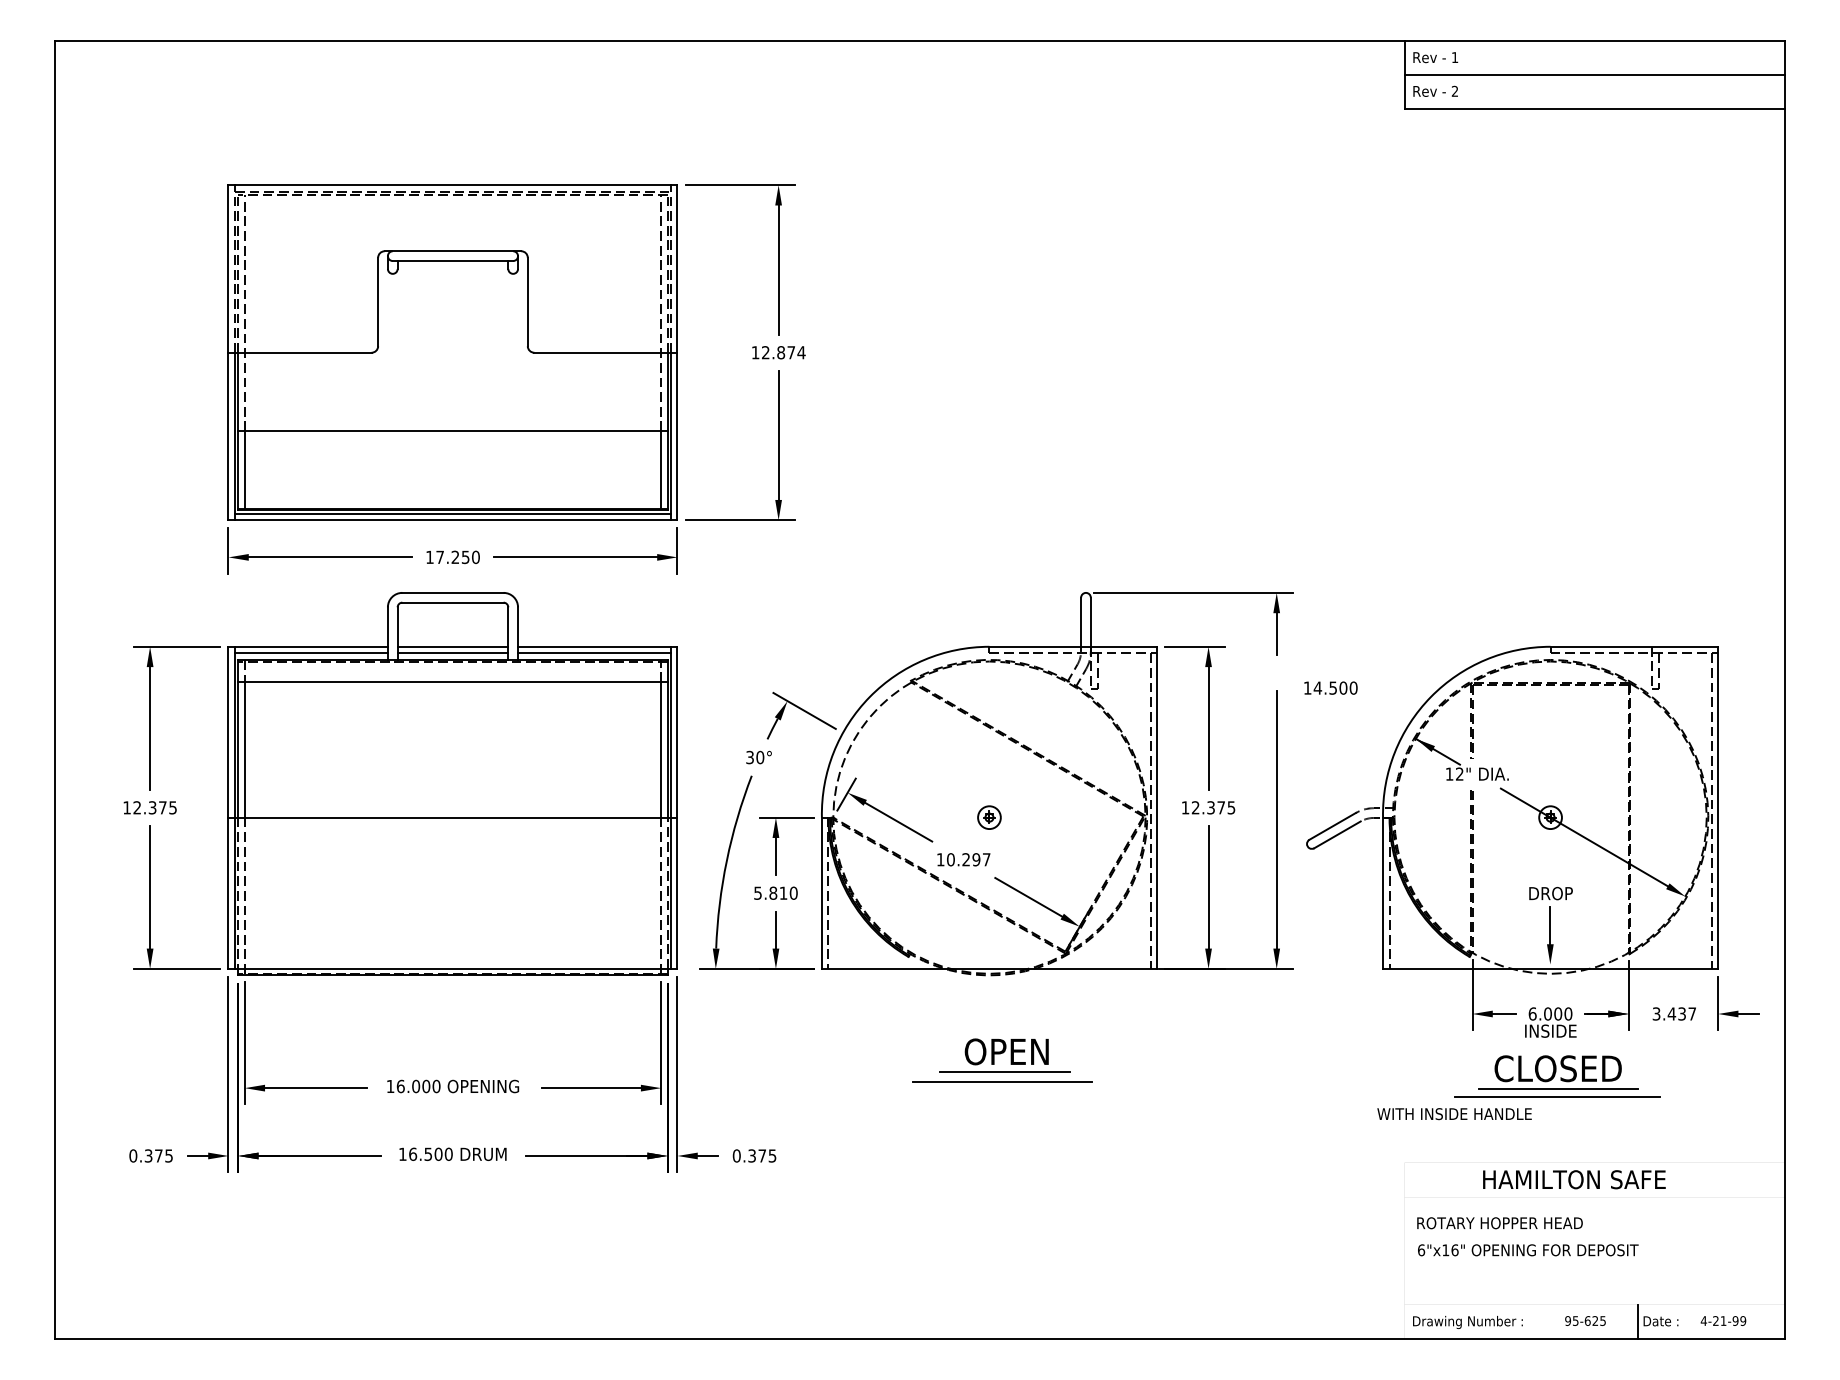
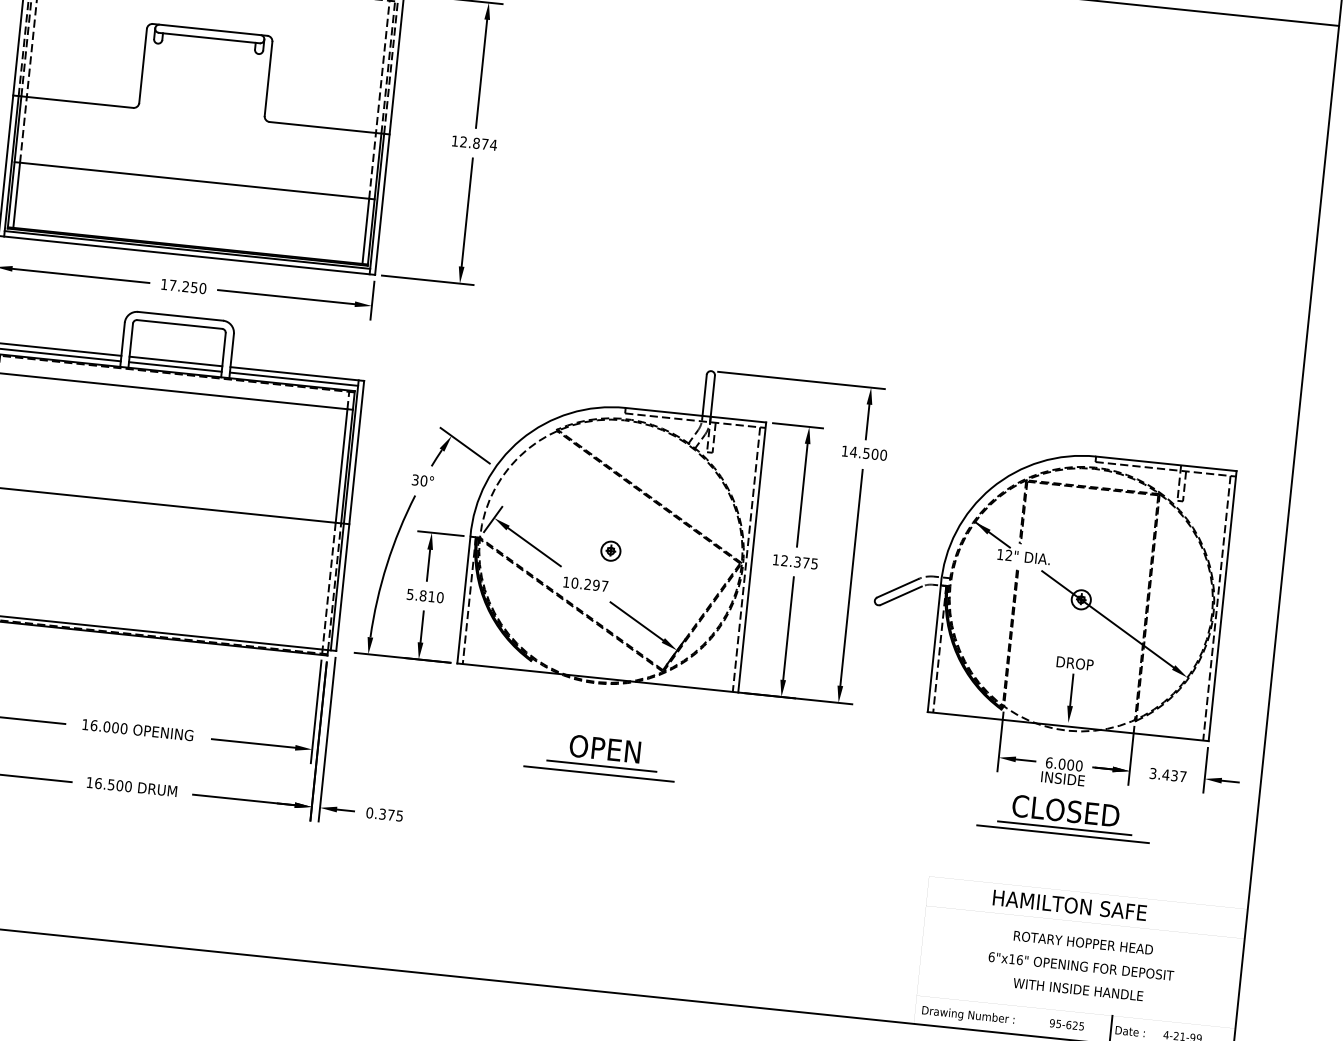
text: (1330, 687) -> (864, 452), moved
text: (1454, 1114) -> (1078, 989), moved
text: (1499, 1223) -> (1083, 943), moved
text: (1528, 1250) -> (1081, 966), moved

